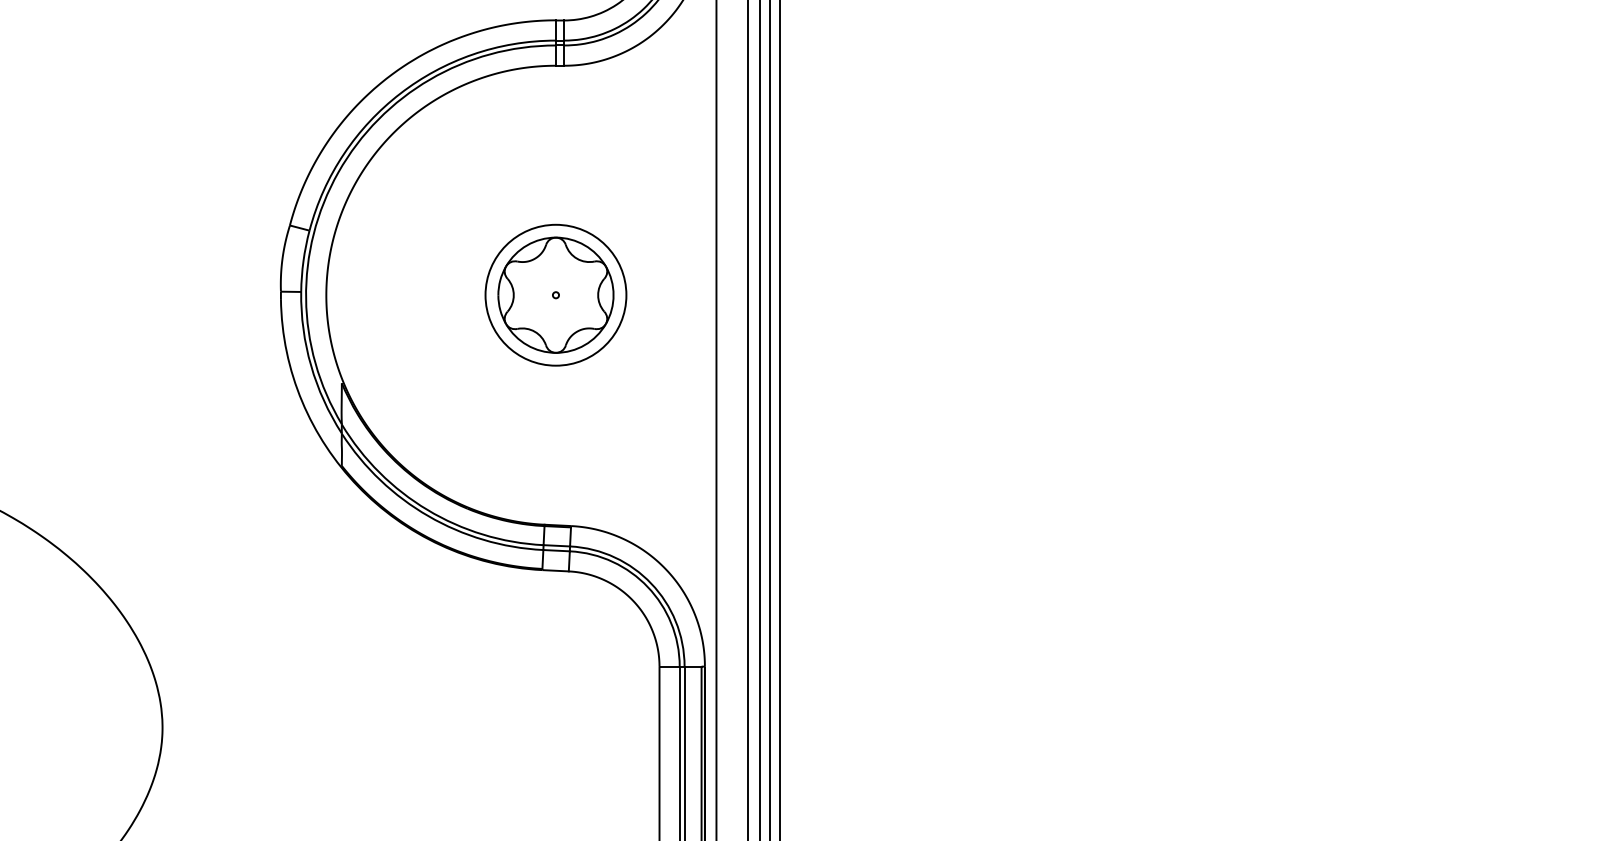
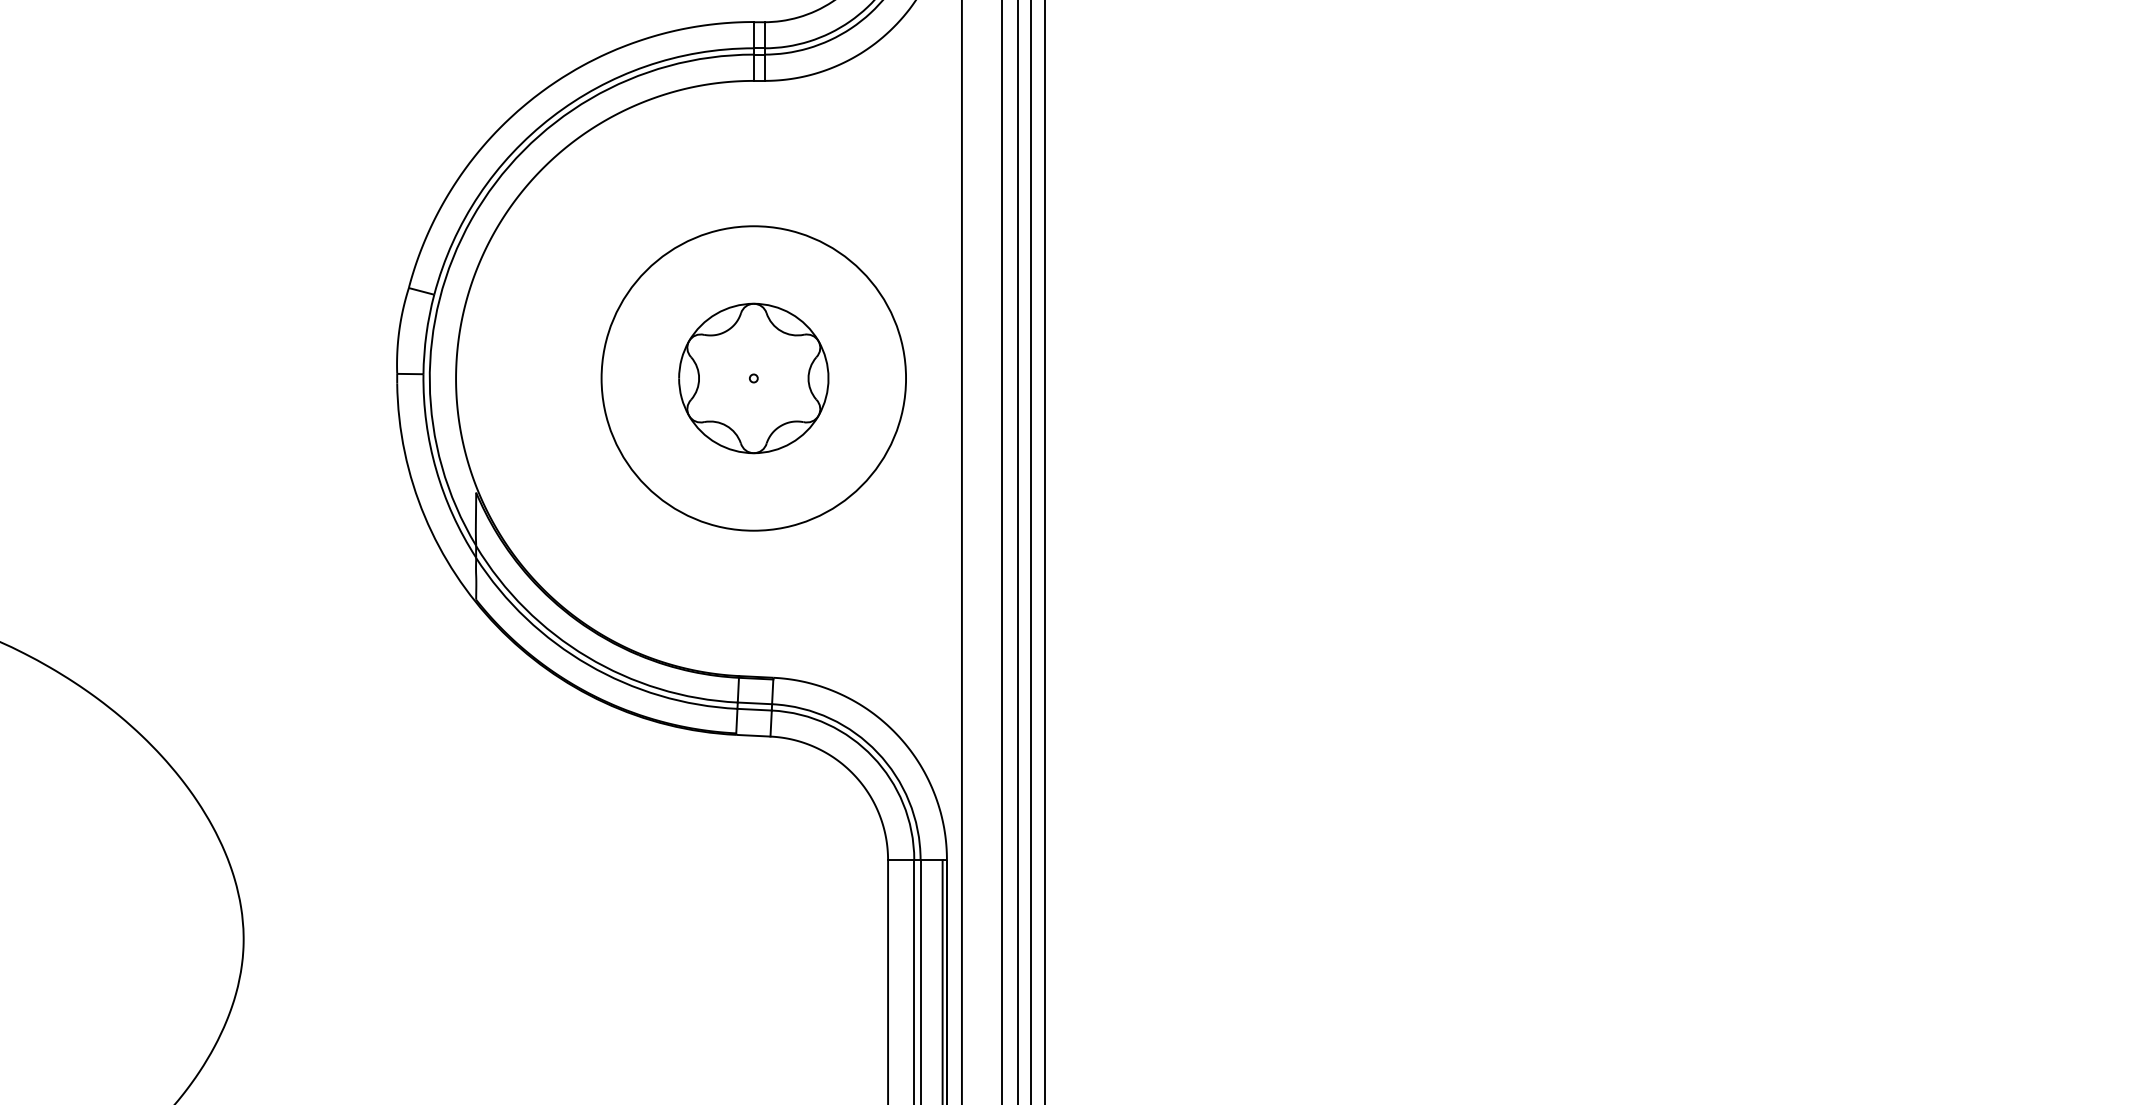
circle: (555, 295) -> (753, 378), size x1.67

